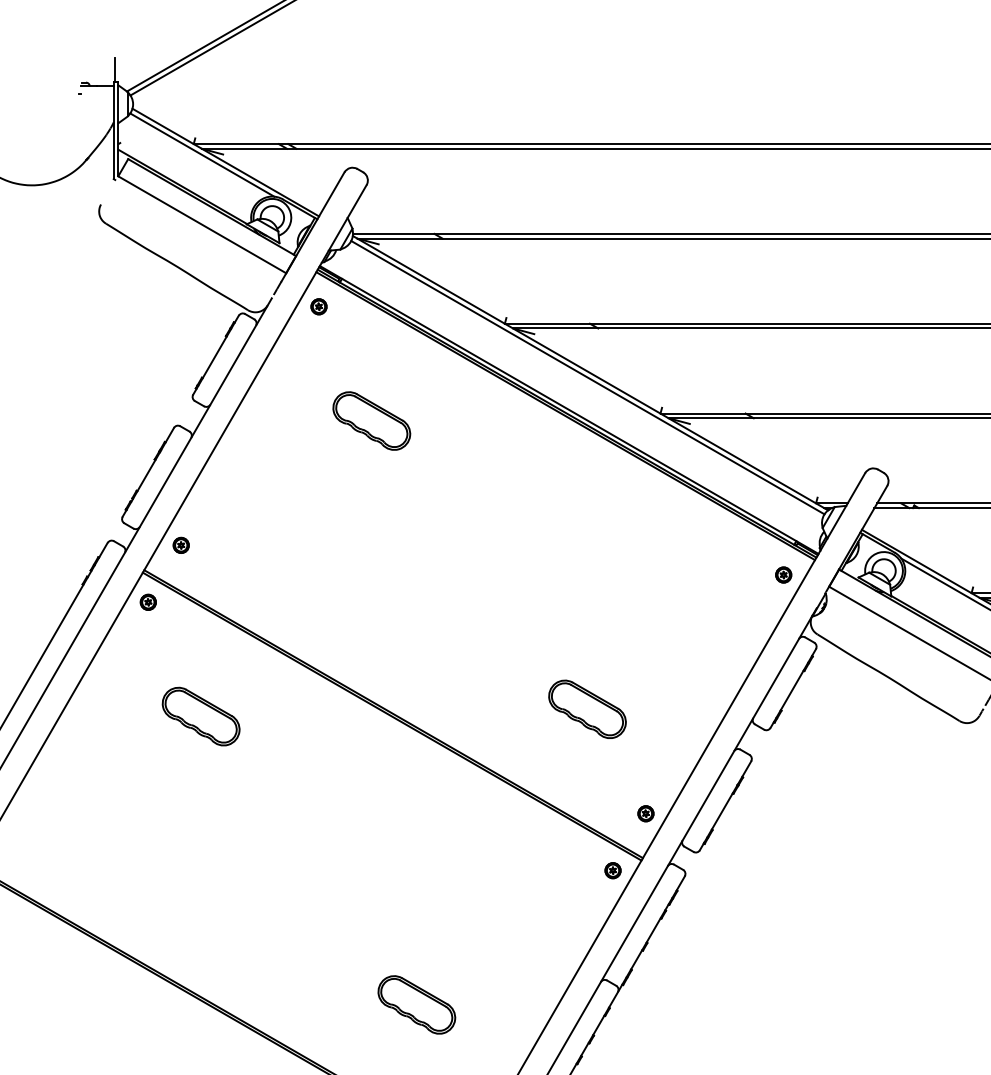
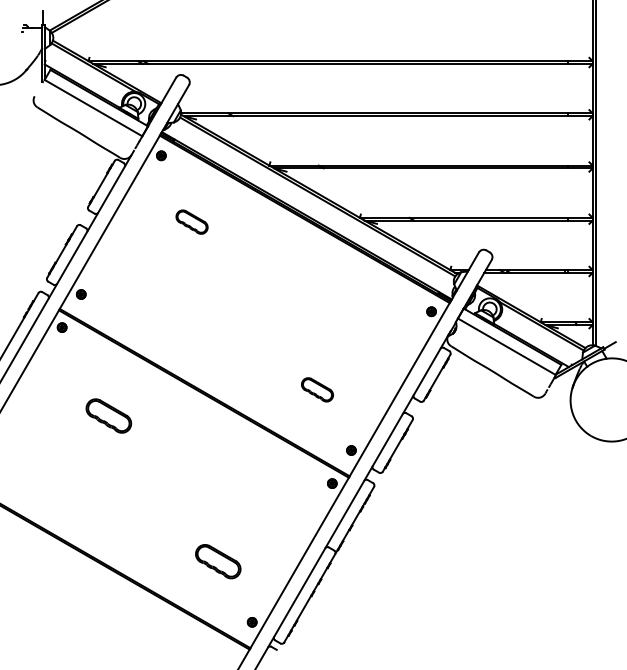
part: (370, 419) -> (191, 221), size x0.7
part: (587, 708) -> (317, 389), size x0.7
part: (200, 715) -> (108, 415), moved

